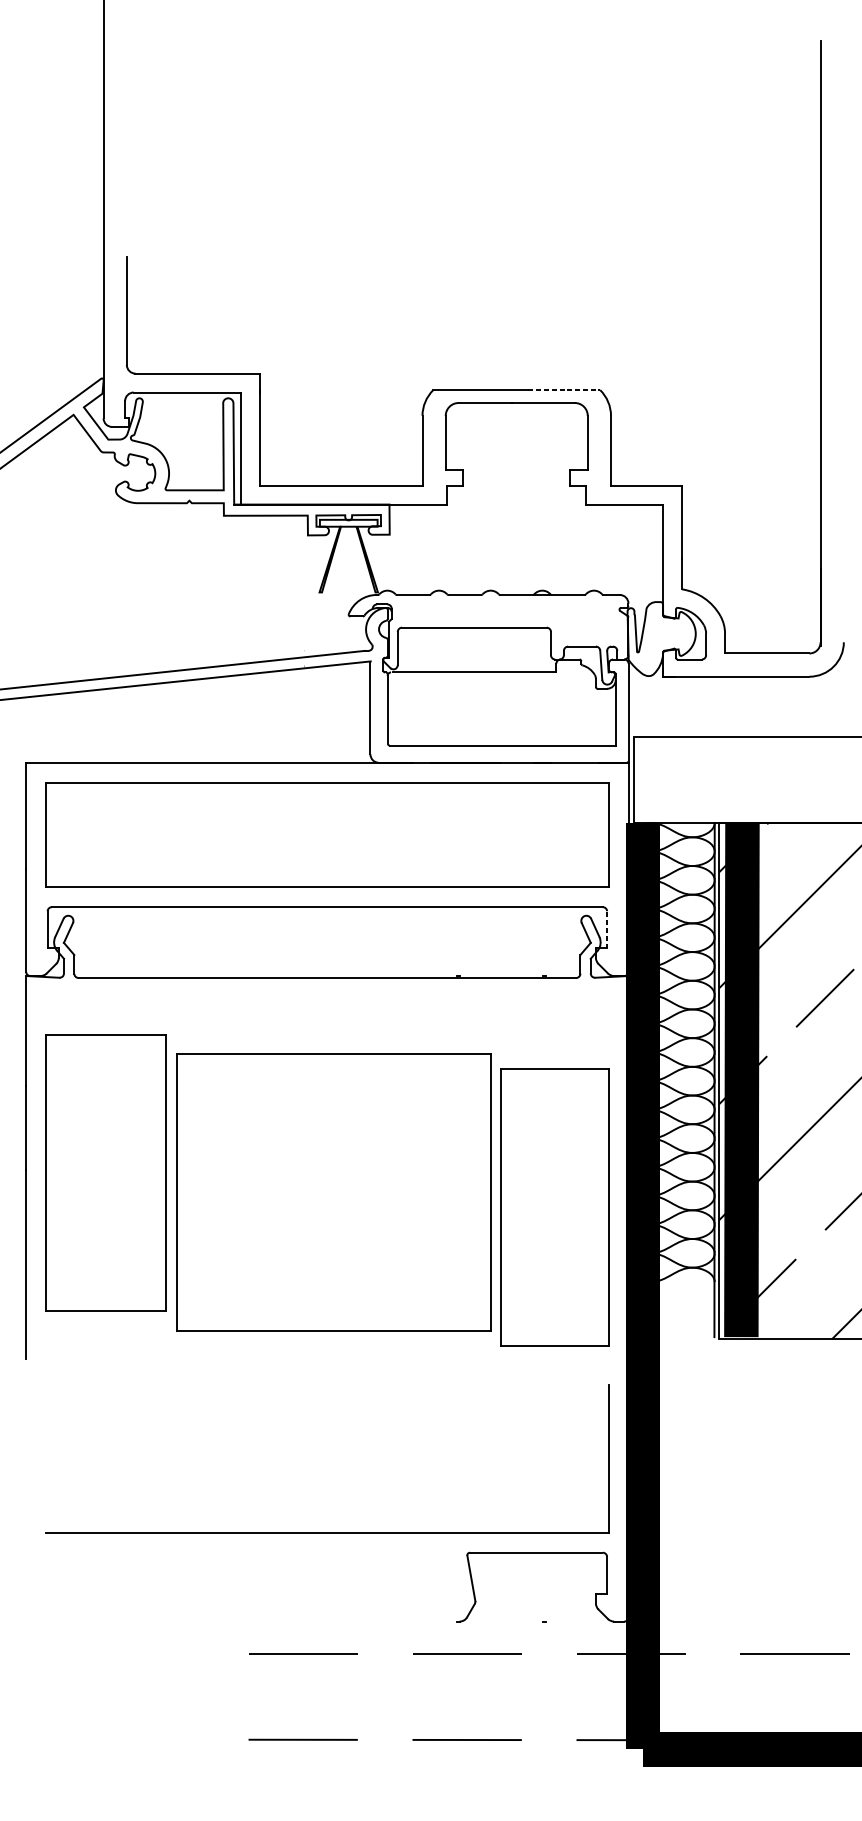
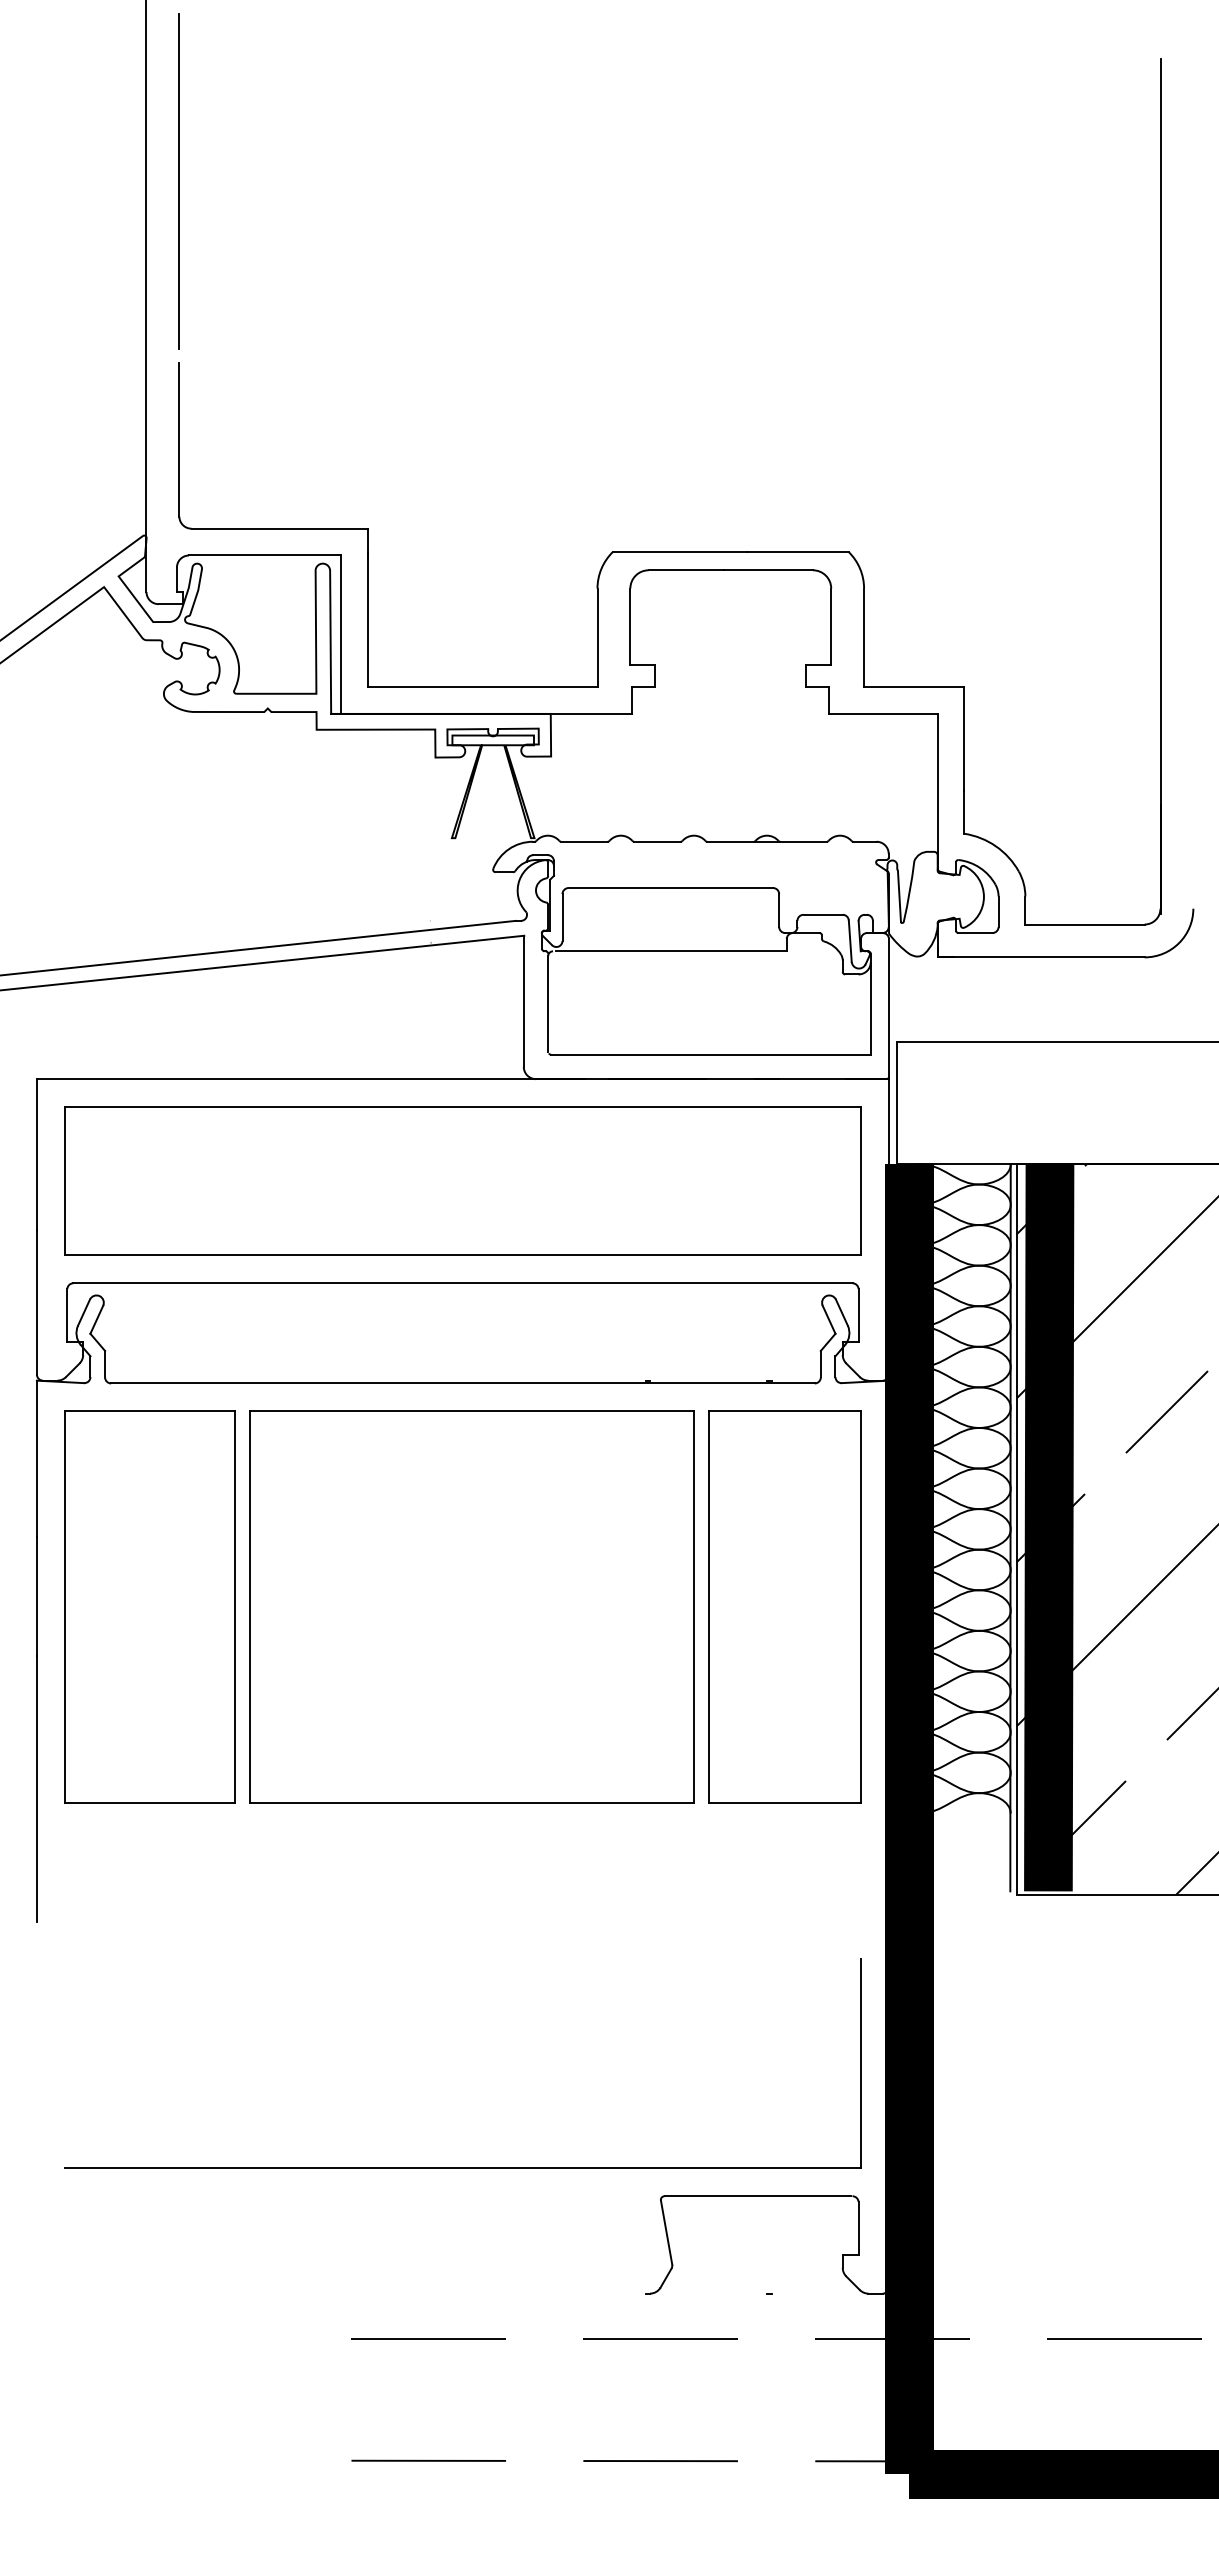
line: (126, 127) -> (179, 180), added
line: (564, 390) -> (798, 552), dashed -> solid
line: (607, 929) -> (858, 1314), dashed -> solid
part: (105, 1172) -> (149, 1606), moved
part: (333, 1192) -> (471, 1606), moved
part: (554, 1207) -> (784, 1606), moved

